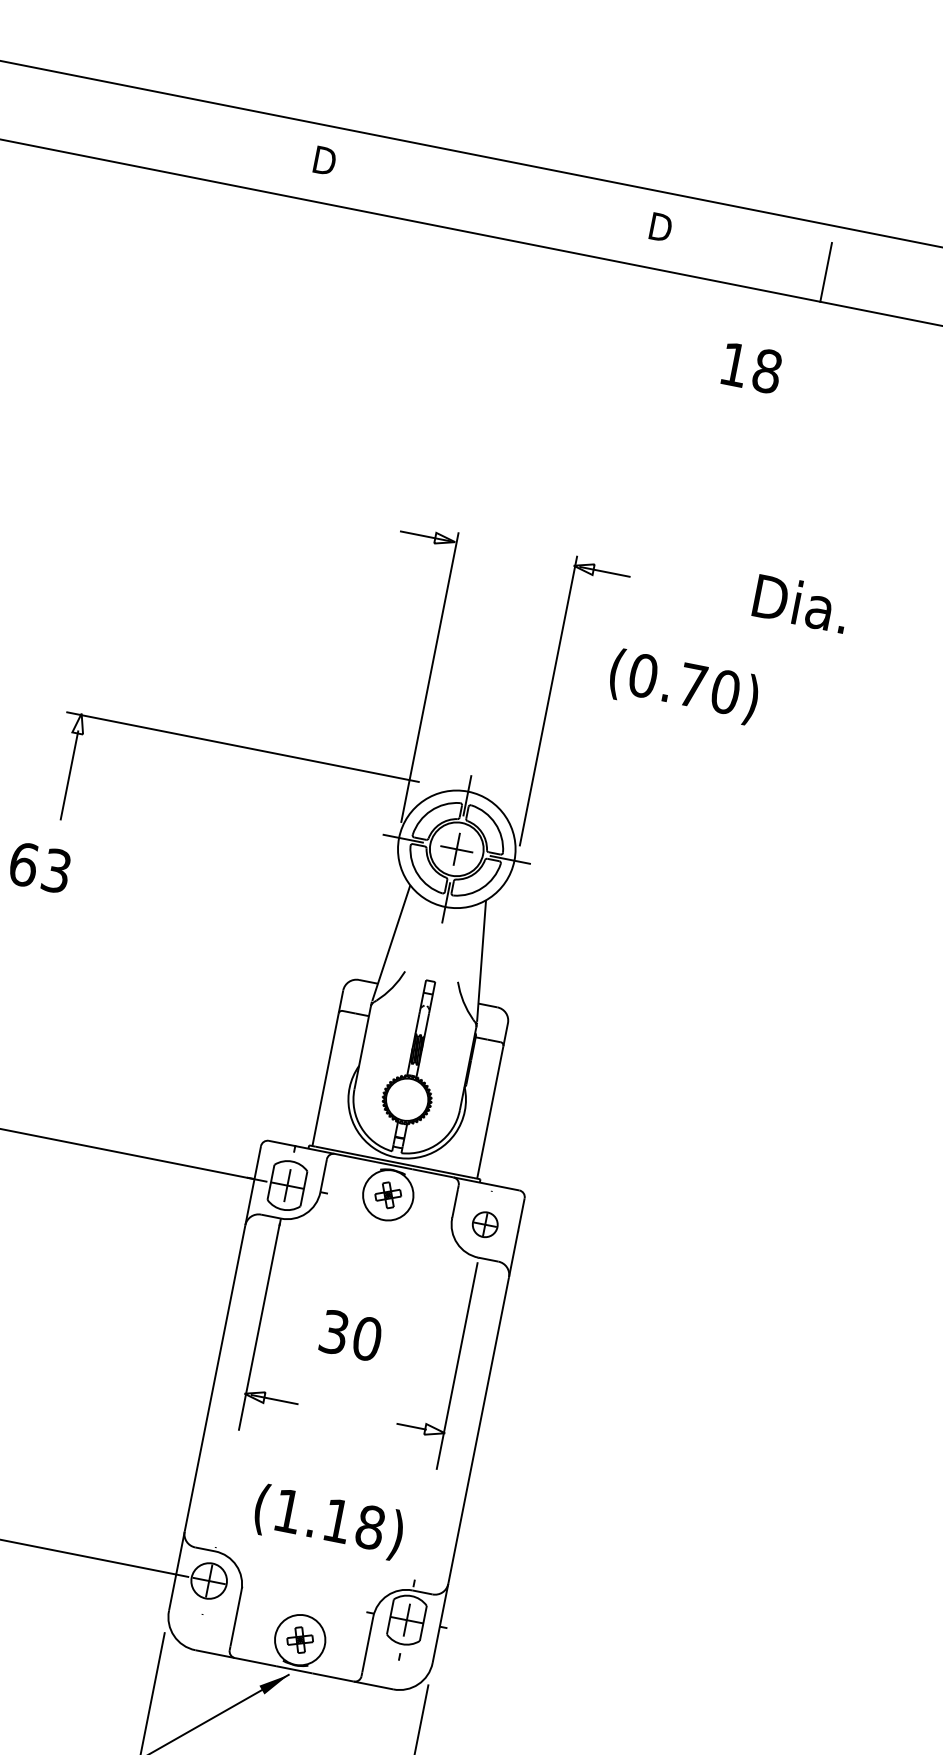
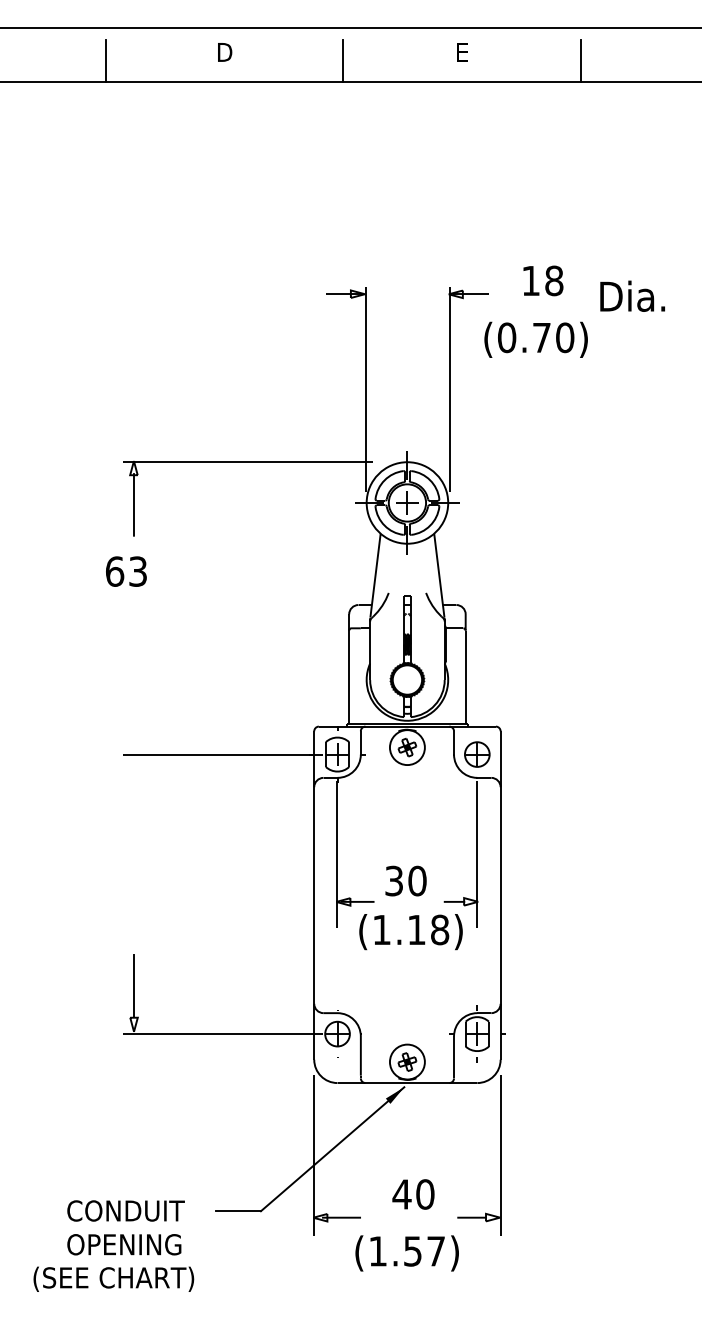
line: (153, 138) -> (105, 60), added
line: (490, 205) -> (343, 60), added
text: (660, 227) -> (462, 52), D -> E
text: (752, 367) -> (543, 280), moved
text: (801, 602) -> (632, 295), moved
text: (683, 686) -> (535, 339), moved
part: (485, 1224) -> (477, 754), size x1.43
text: (350, 1334) -> (405, 880), moved
text: (327, 1522) -> (410, 932), moved

